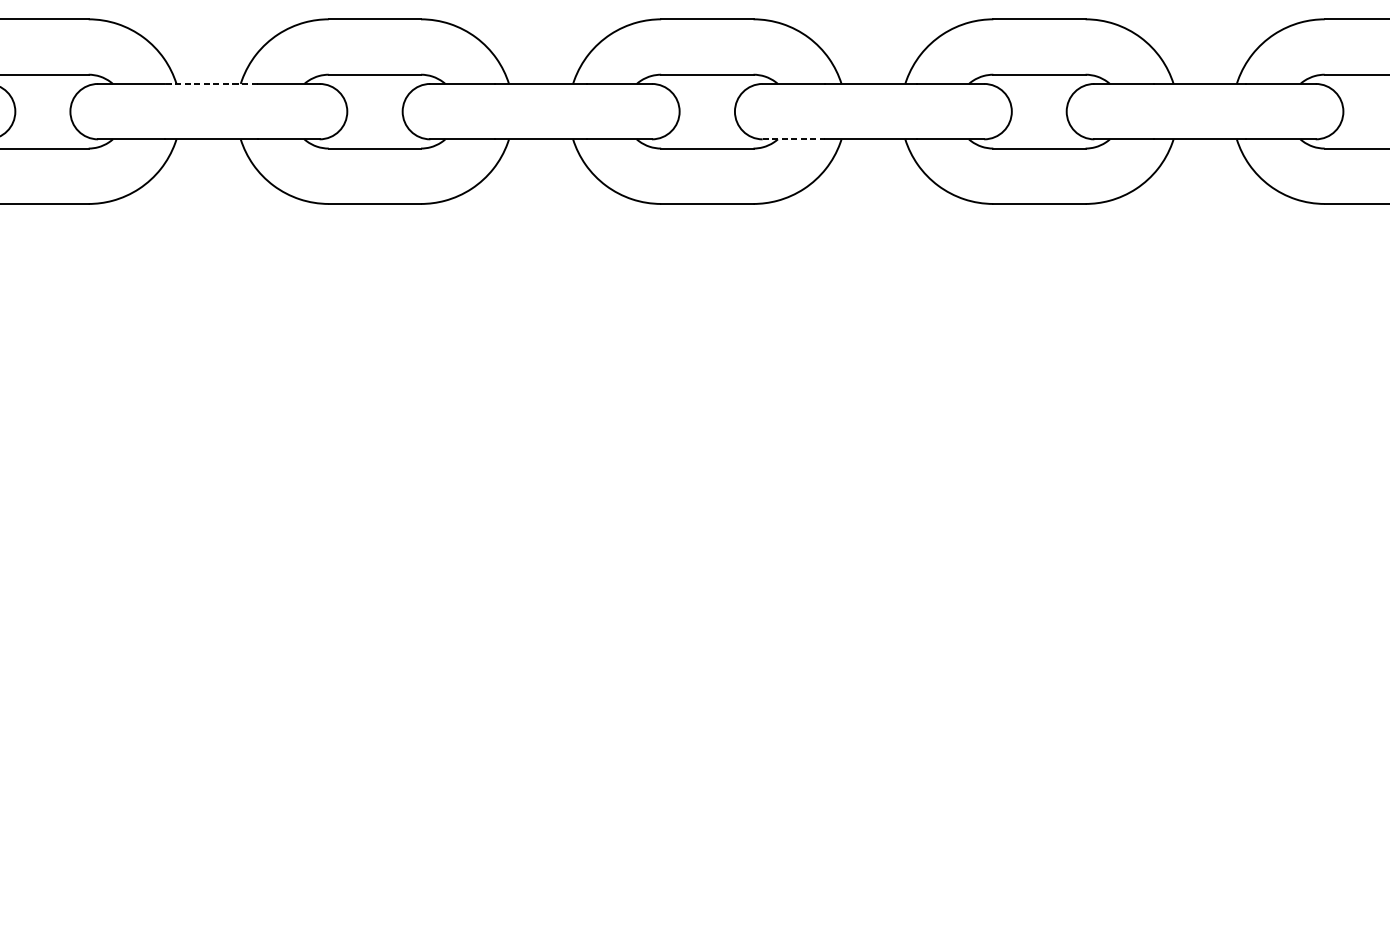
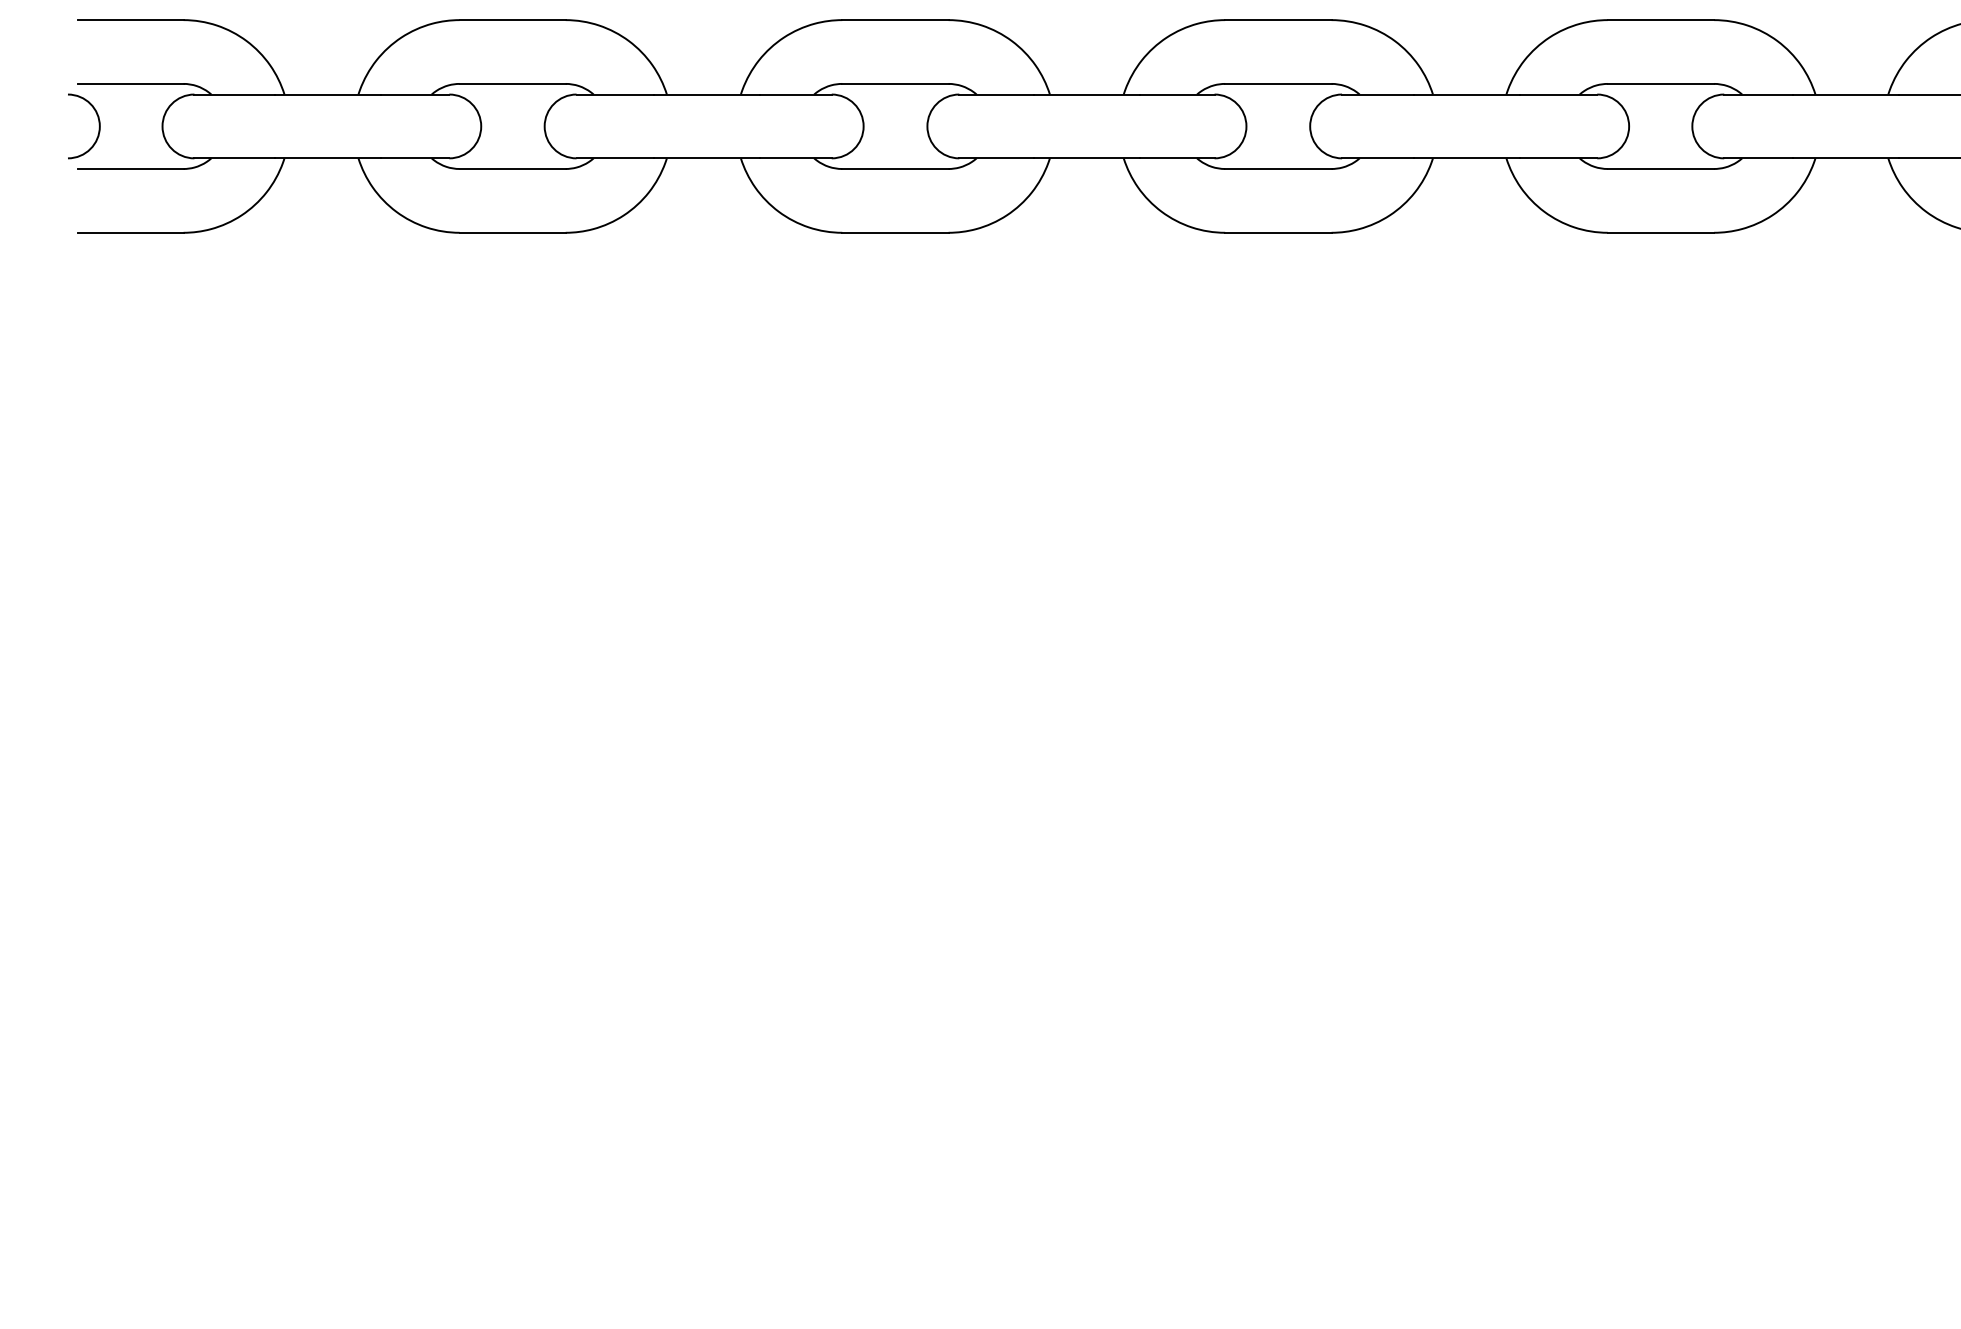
line: (210, 83) -> (706, 94), dashed -> solid
line: (793, 139) -> (1377, 158), dashed -> solid

